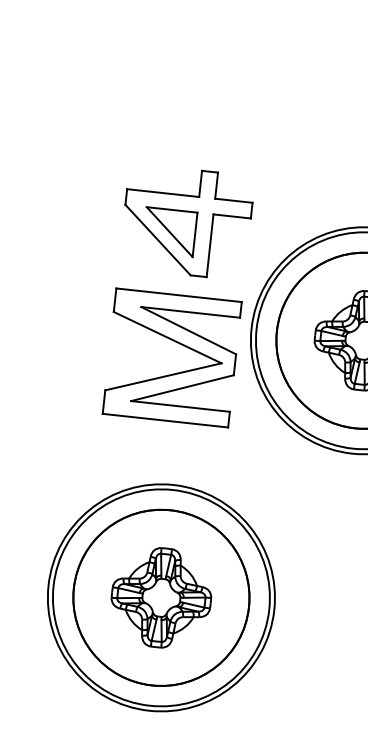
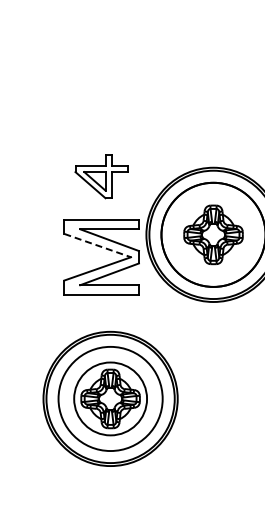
part: (186, 222) -> (101, 176), size x0.7
line: (169, 337) -> (98, 245), solid -> dashed
circle: (161, 597) -> (110, 398), size x0.7

